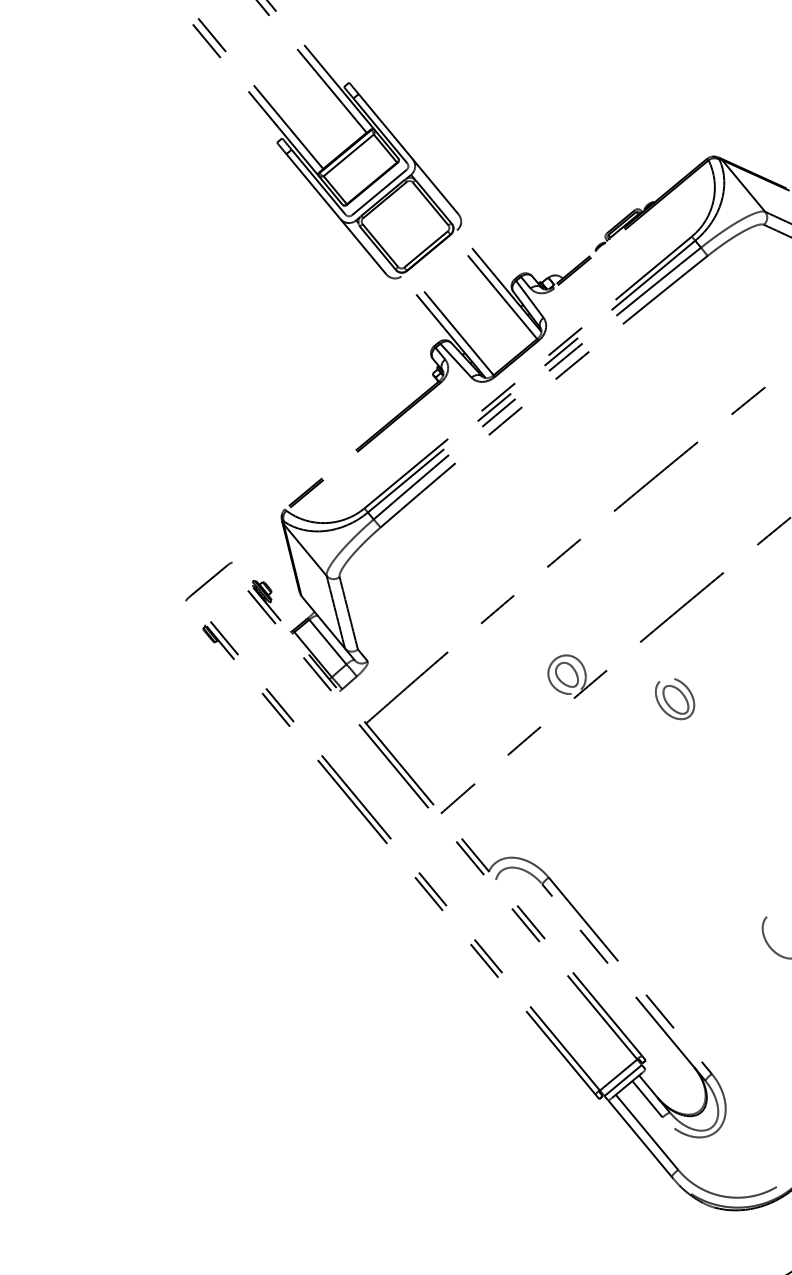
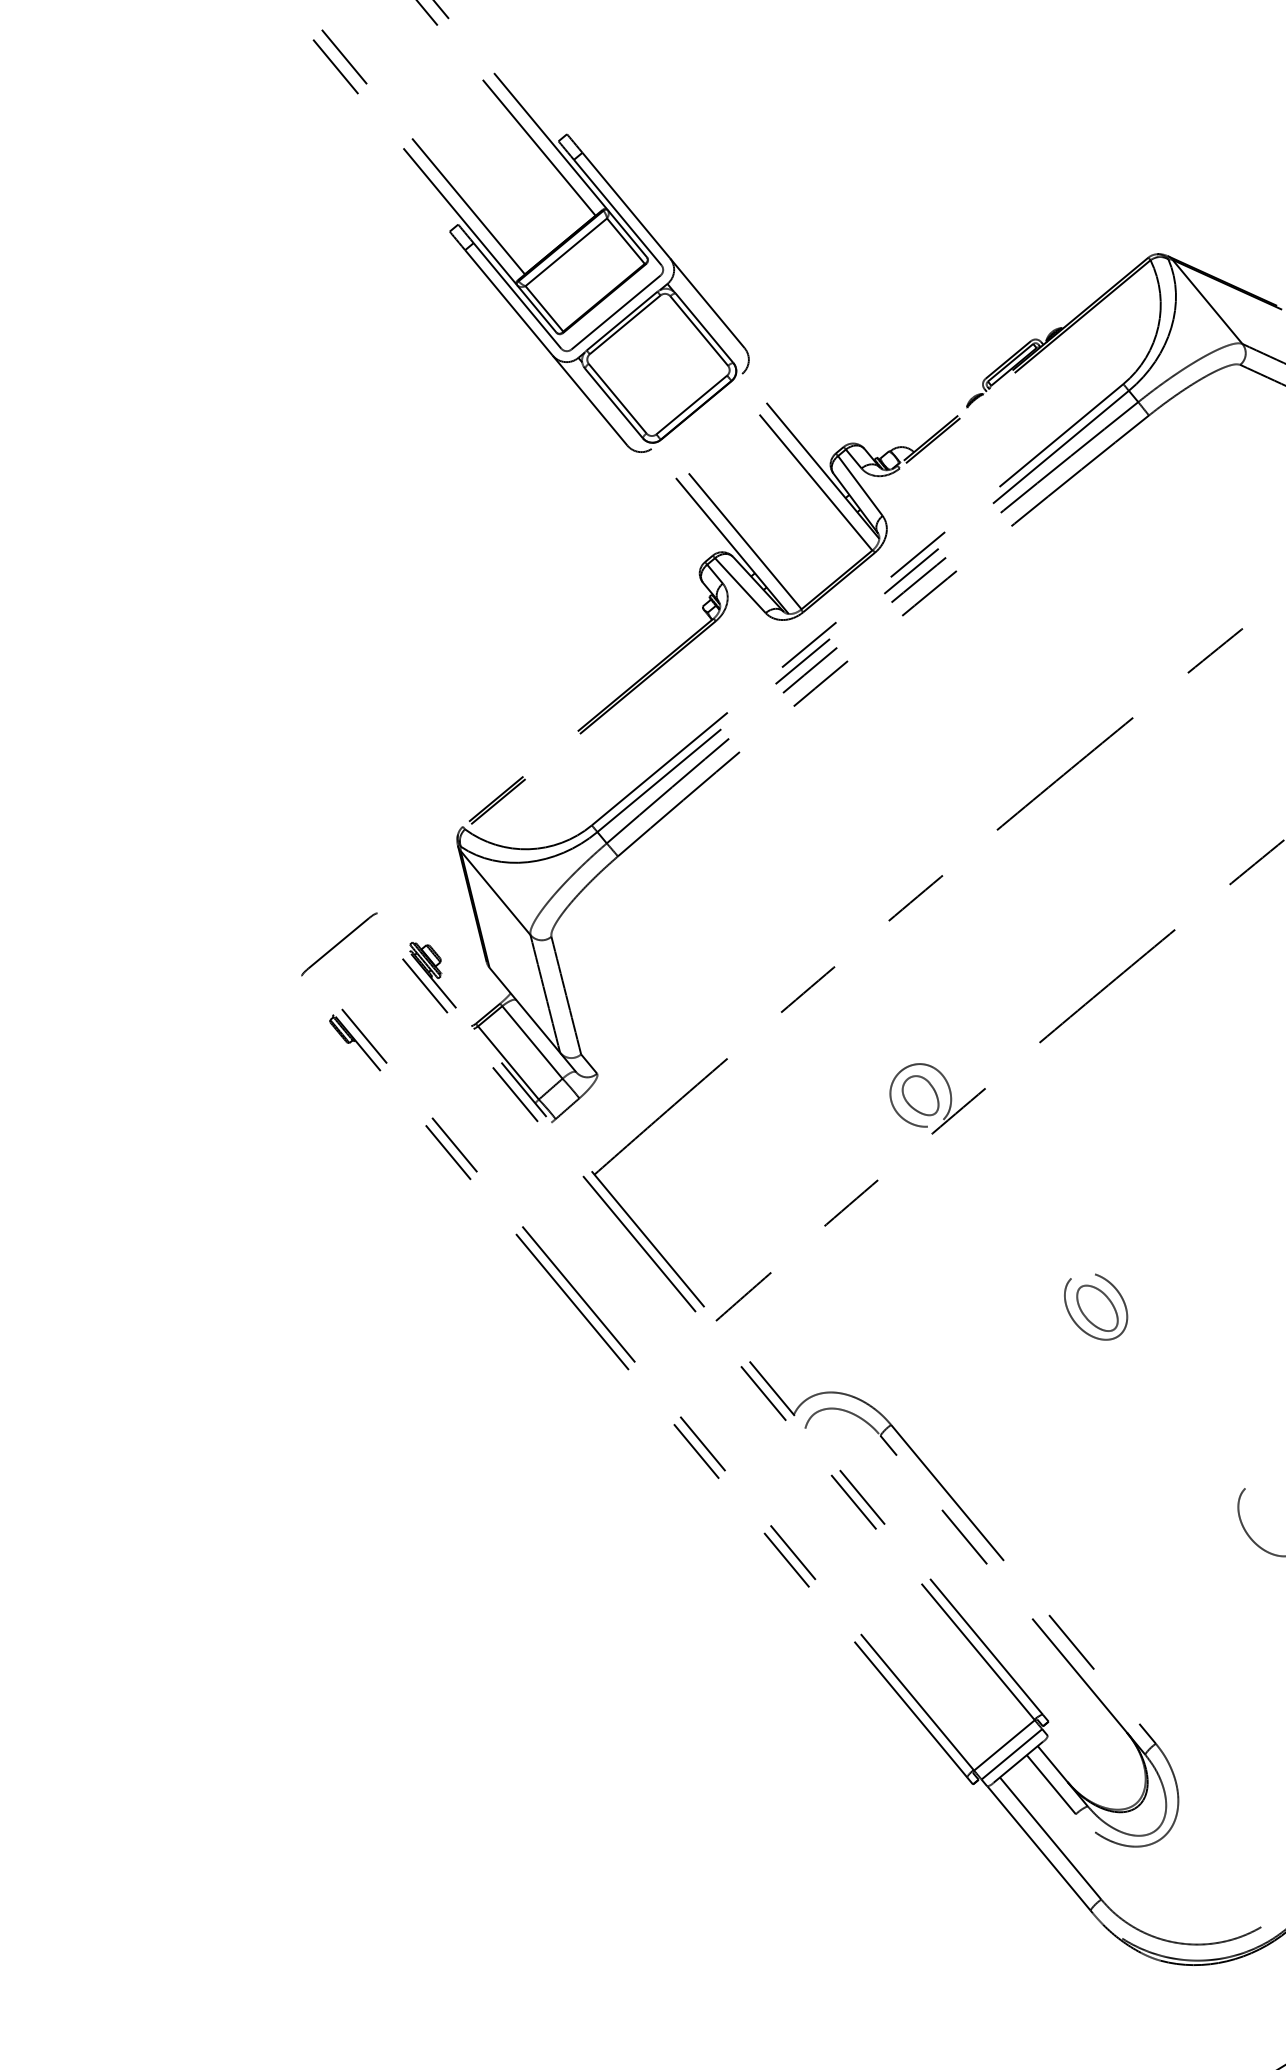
part: (675, 699) -> (1096, 1307), moved

